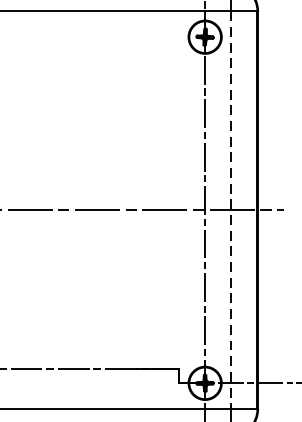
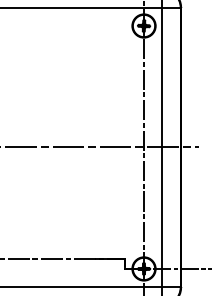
line: (231, 210) -> (162, 147), dashed -> solid

